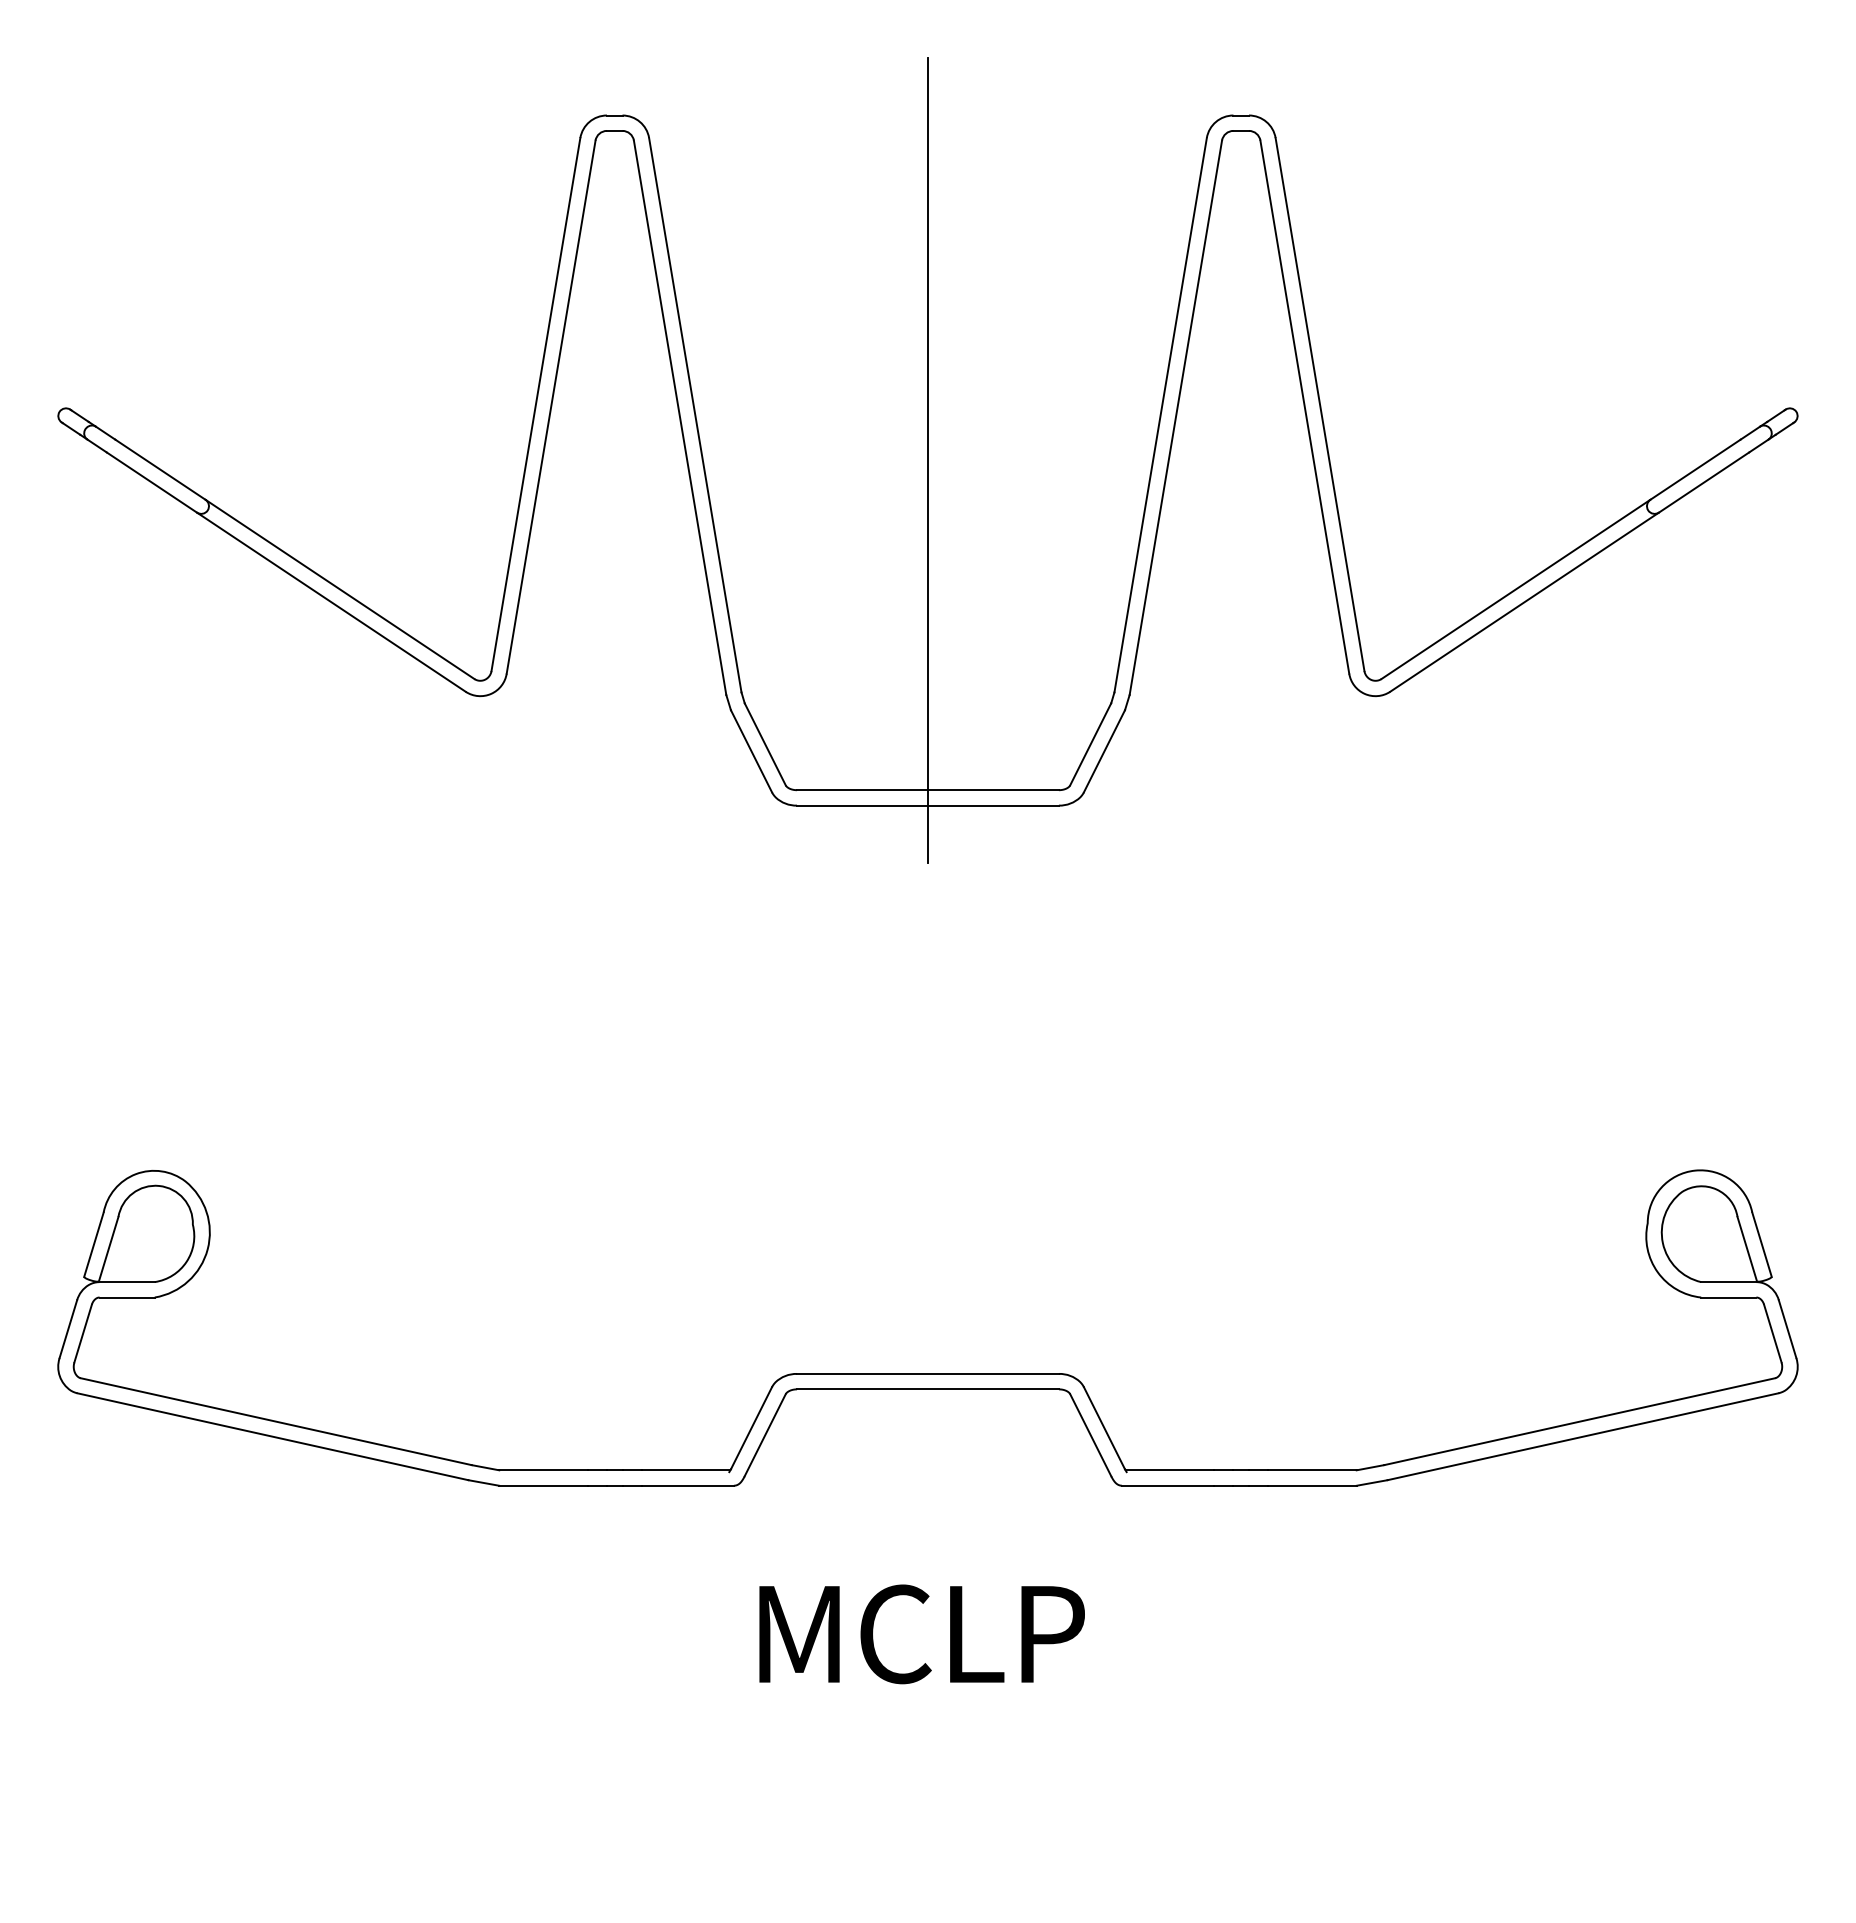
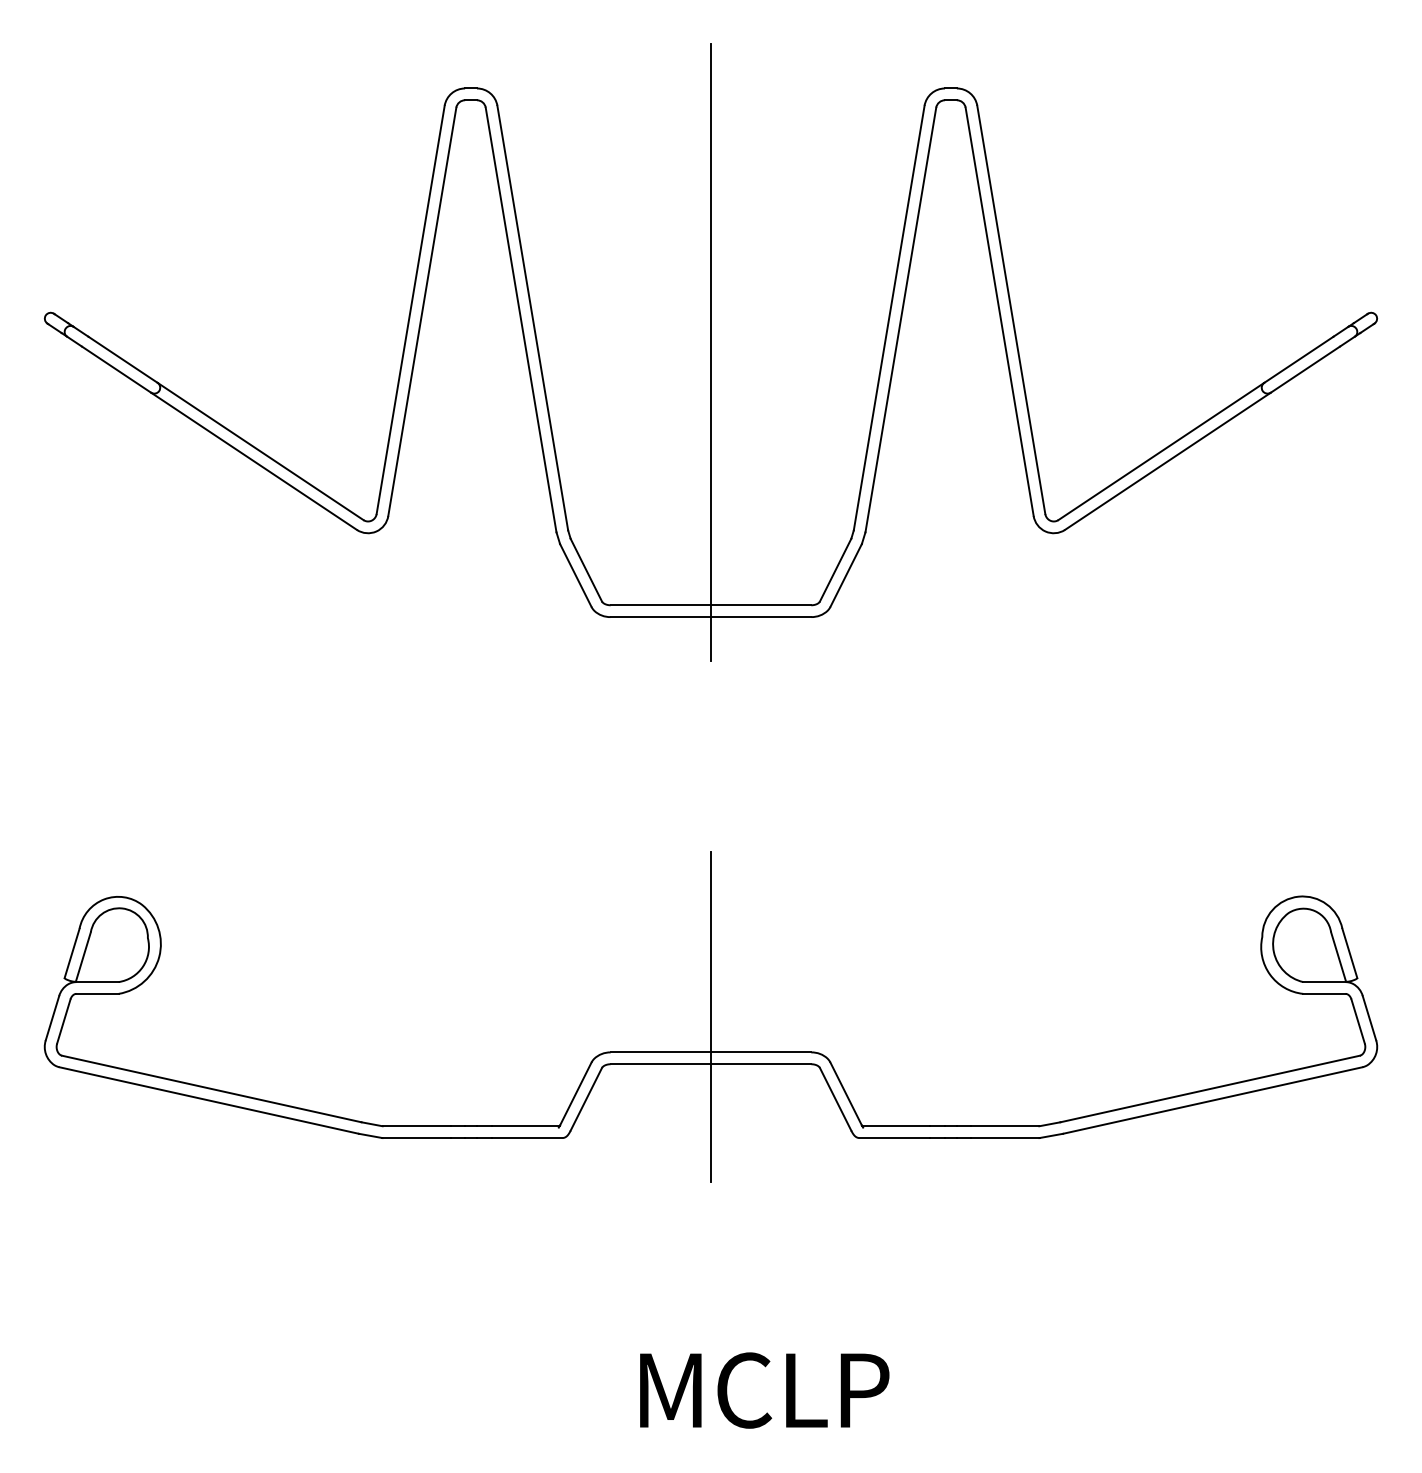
line: (927, 1327) -> (710, 1016), added
text: (921, 1634) -> (764, 1390), moved

